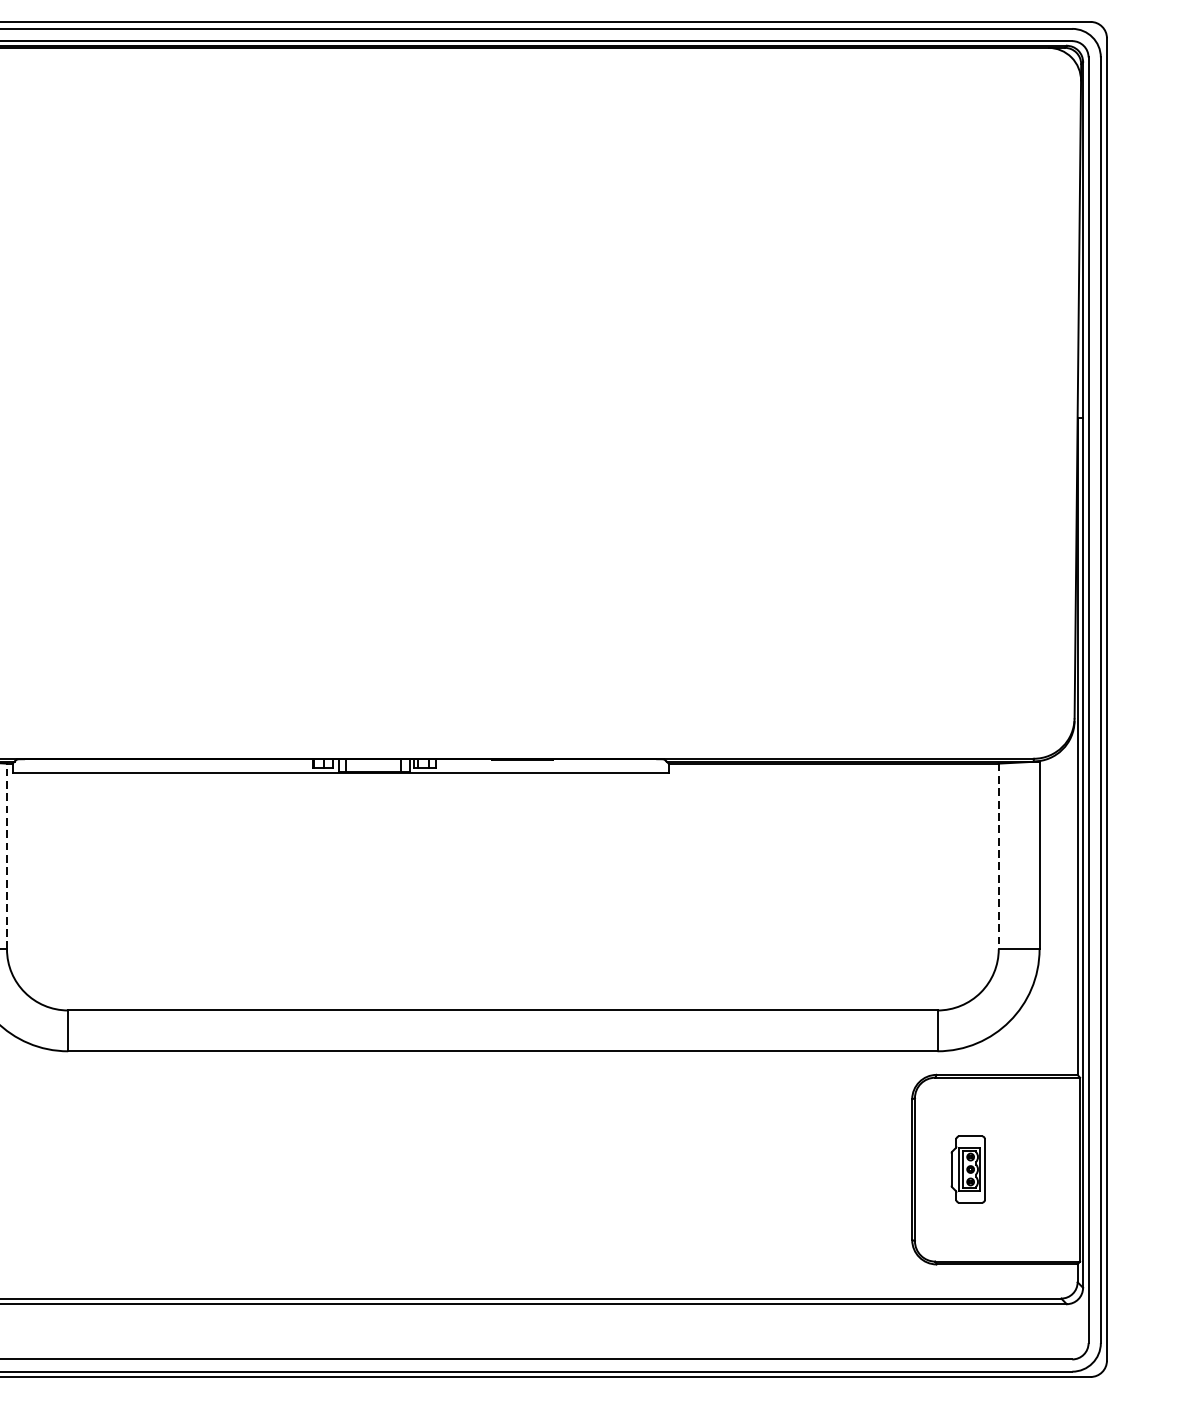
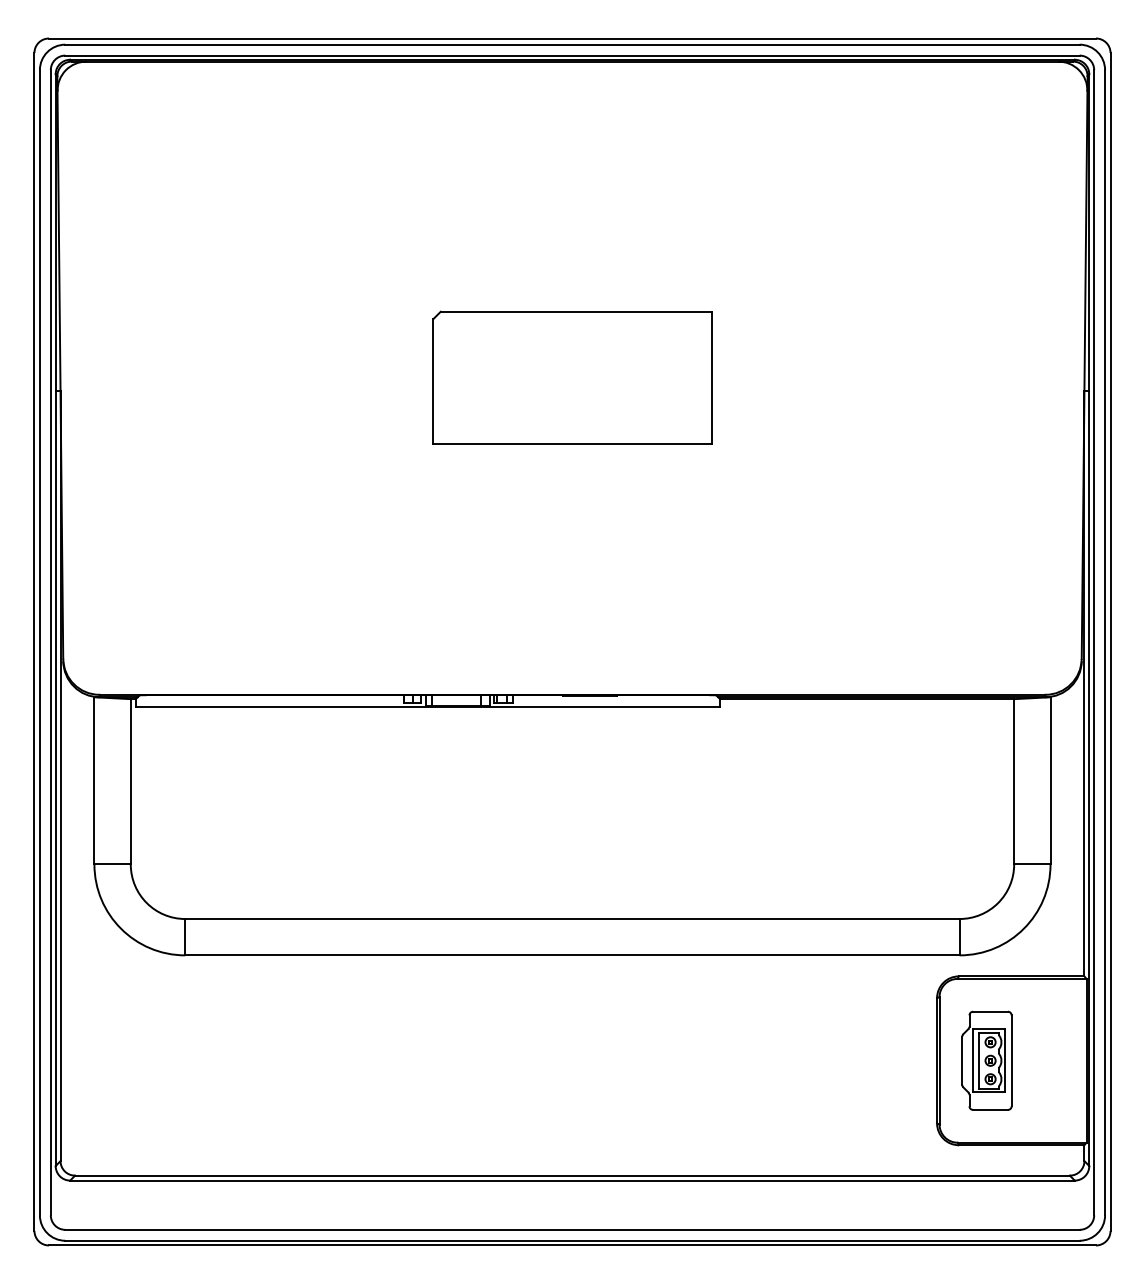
part: (502, 402) -> (572, 377), added
line: (6, 856) -> (130, 781), dashed -> solid
line: (999, 856) -> (1014, 781), dashed -> solid
part: (967, 1169) -> (986, 1060), size x1.67

